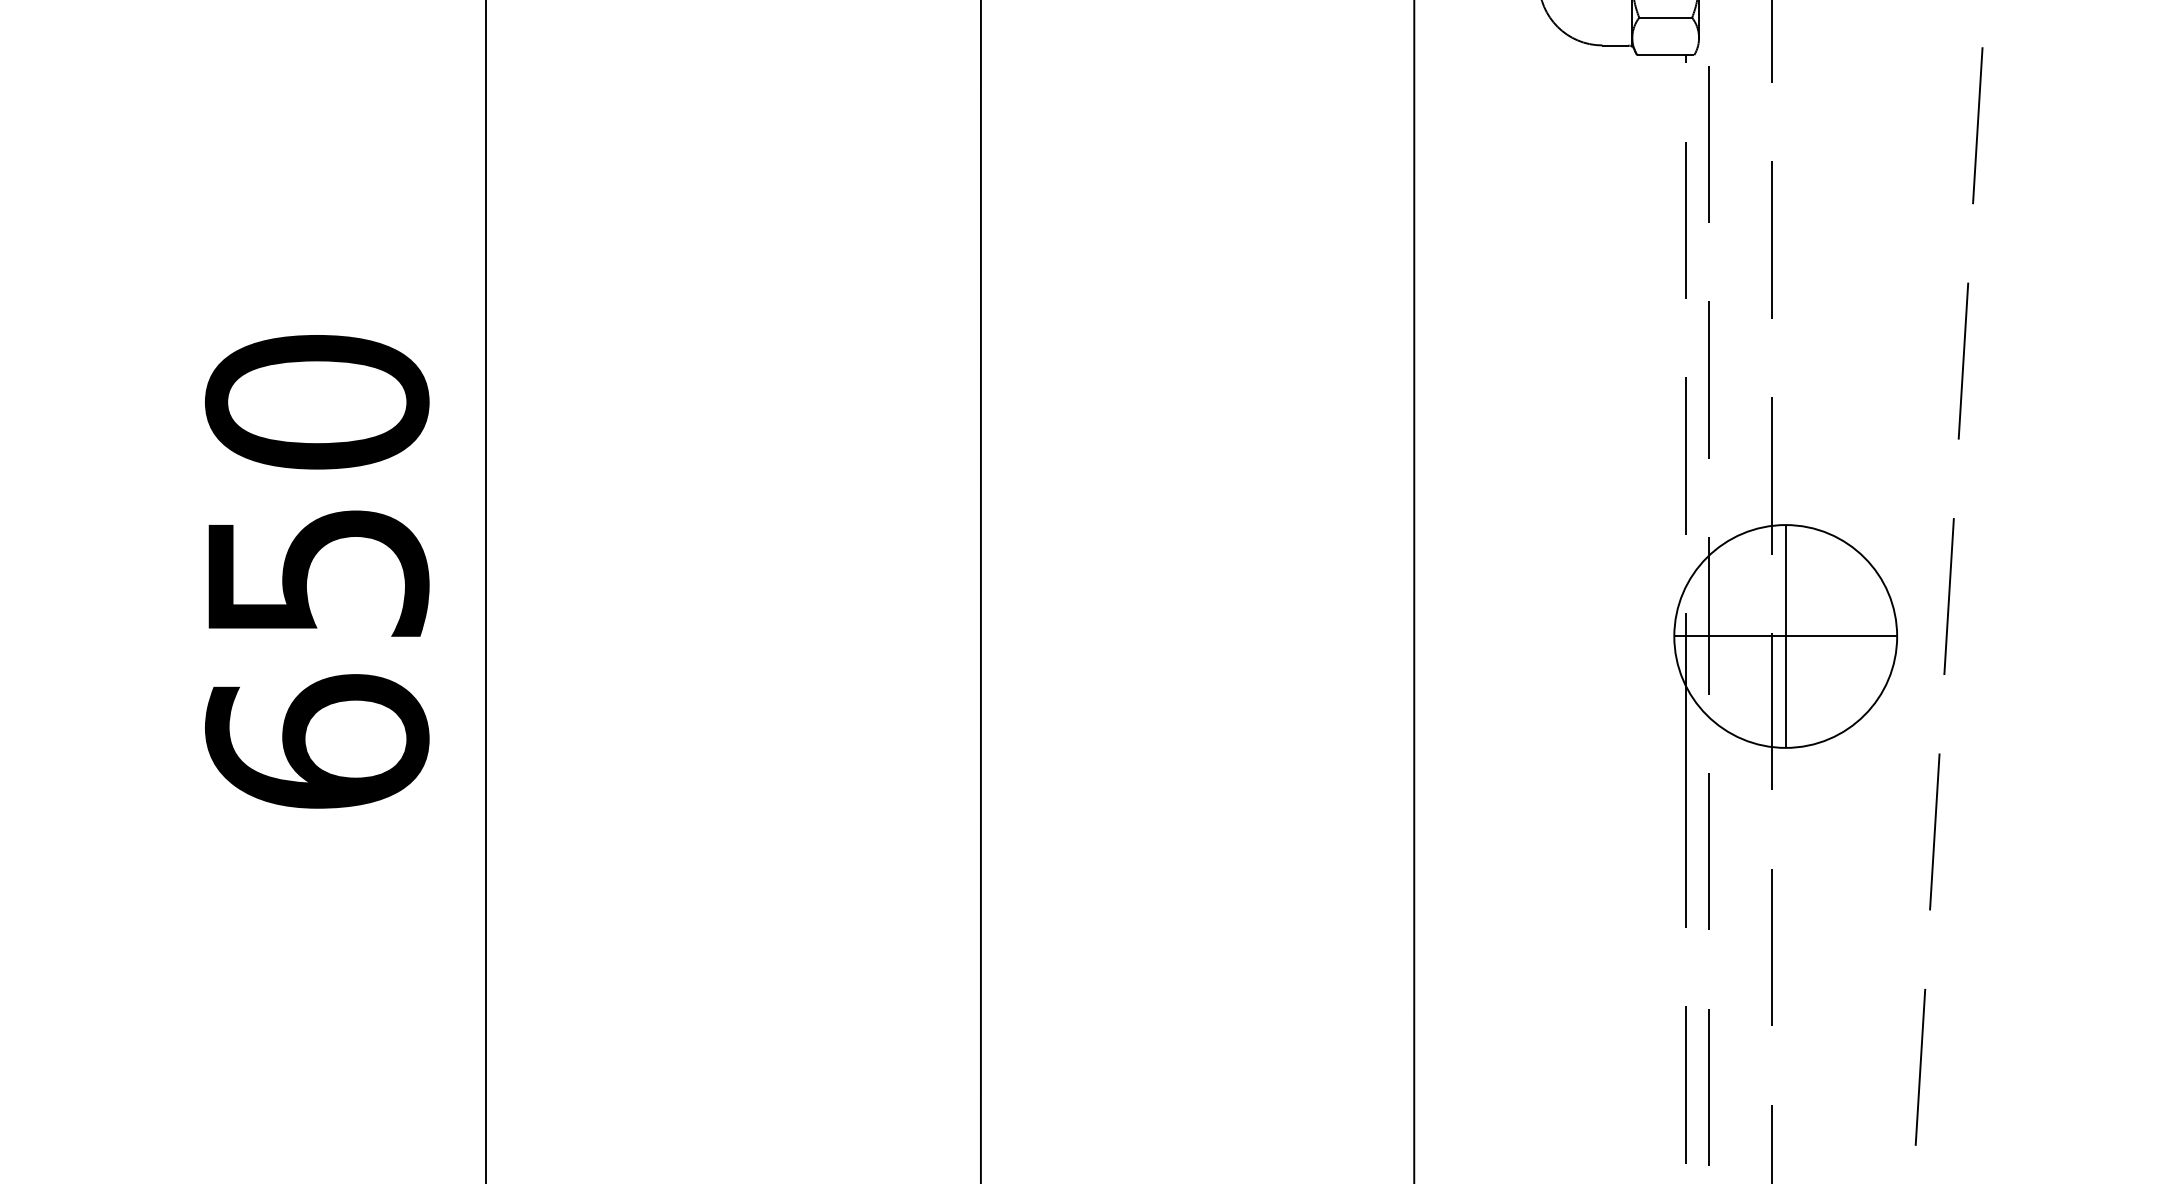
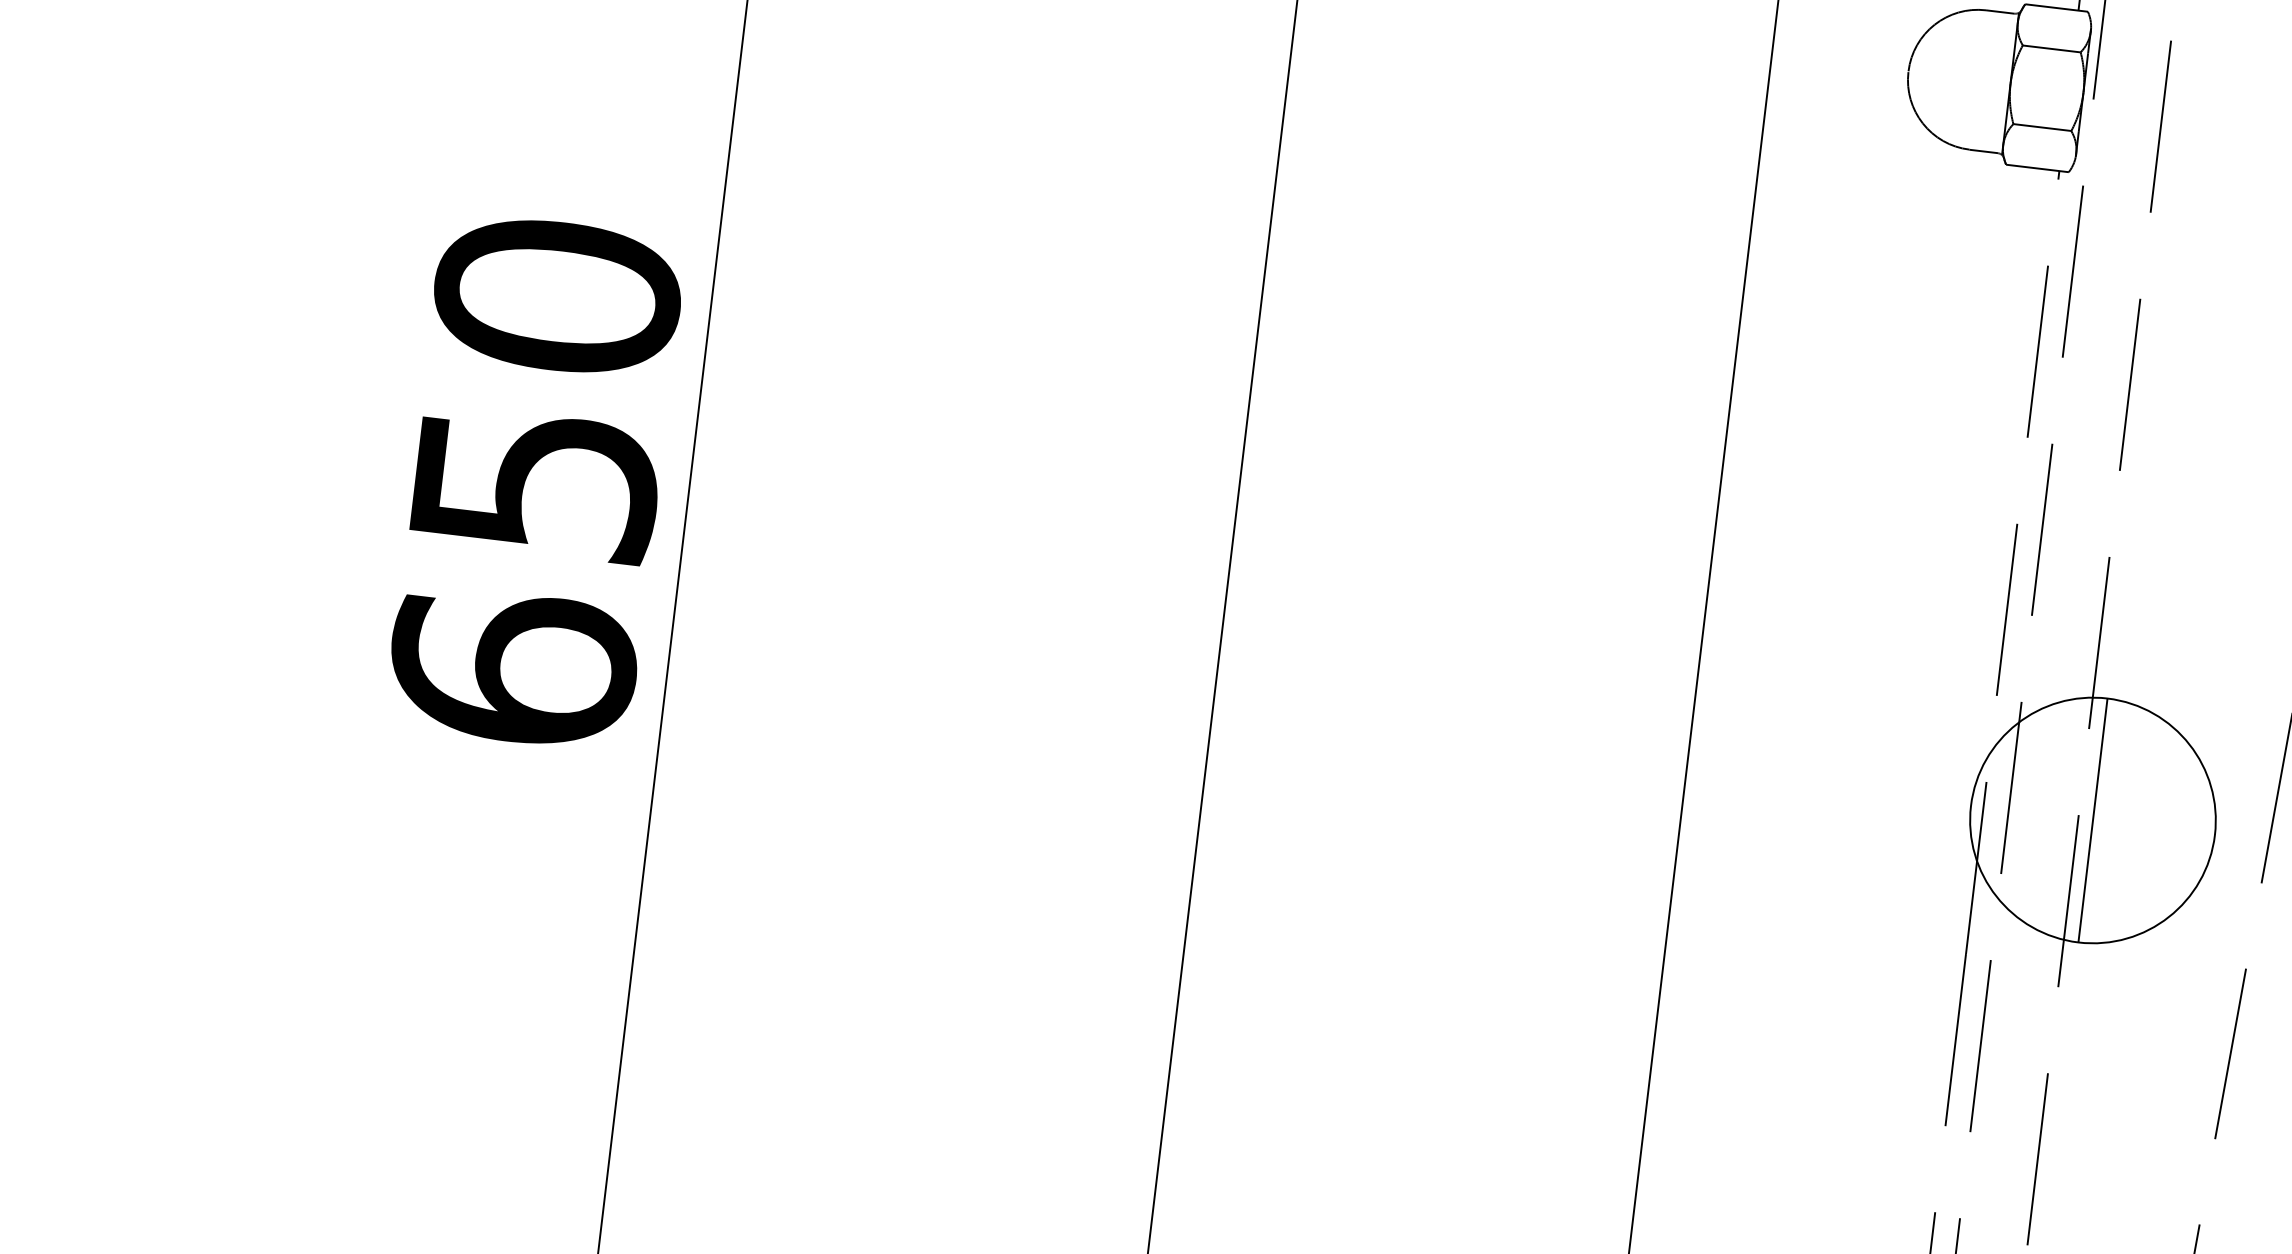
text: (317, 571) -> (535, 481), moved
line: (1785, 636) -> (2092, 820), removed

